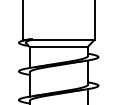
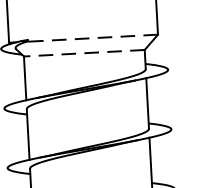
line: (62, 39) -> (91, 37), solid -> dashed
line: (58, 46) -> (83, 52), solid -> dashed

